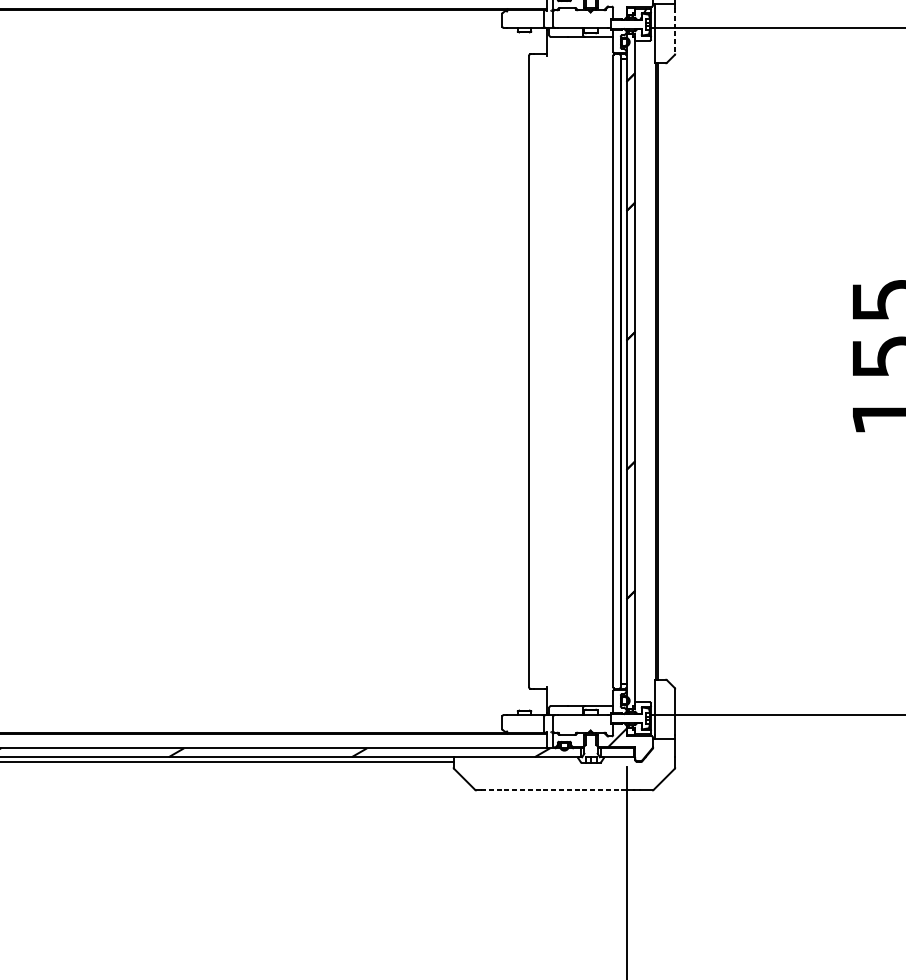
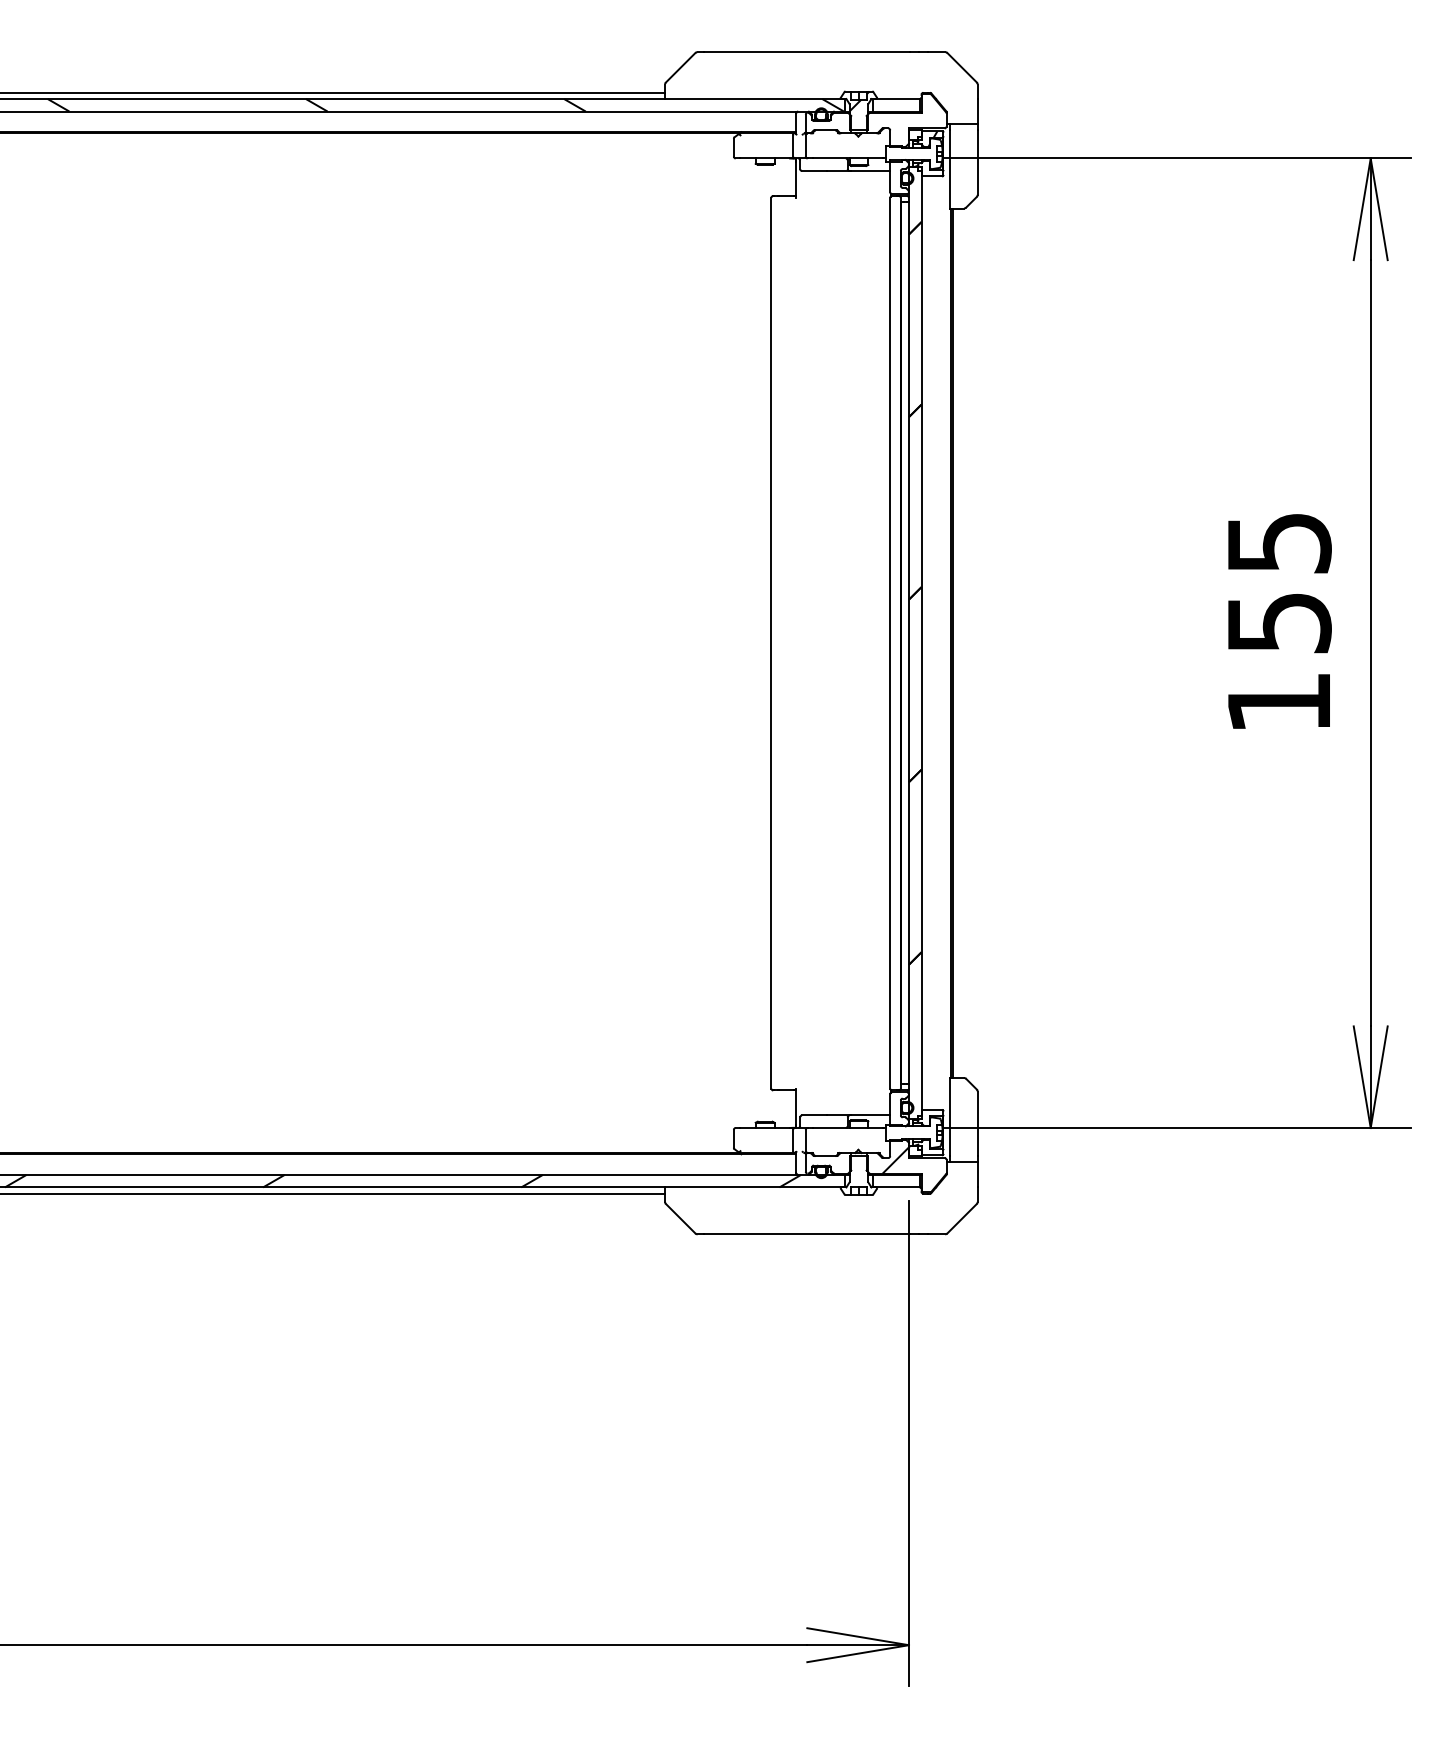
line: (675, 31) -> (977, 163), dashed -> solid
line: (554, 790) -> (807, 1234), dashed -> solid

